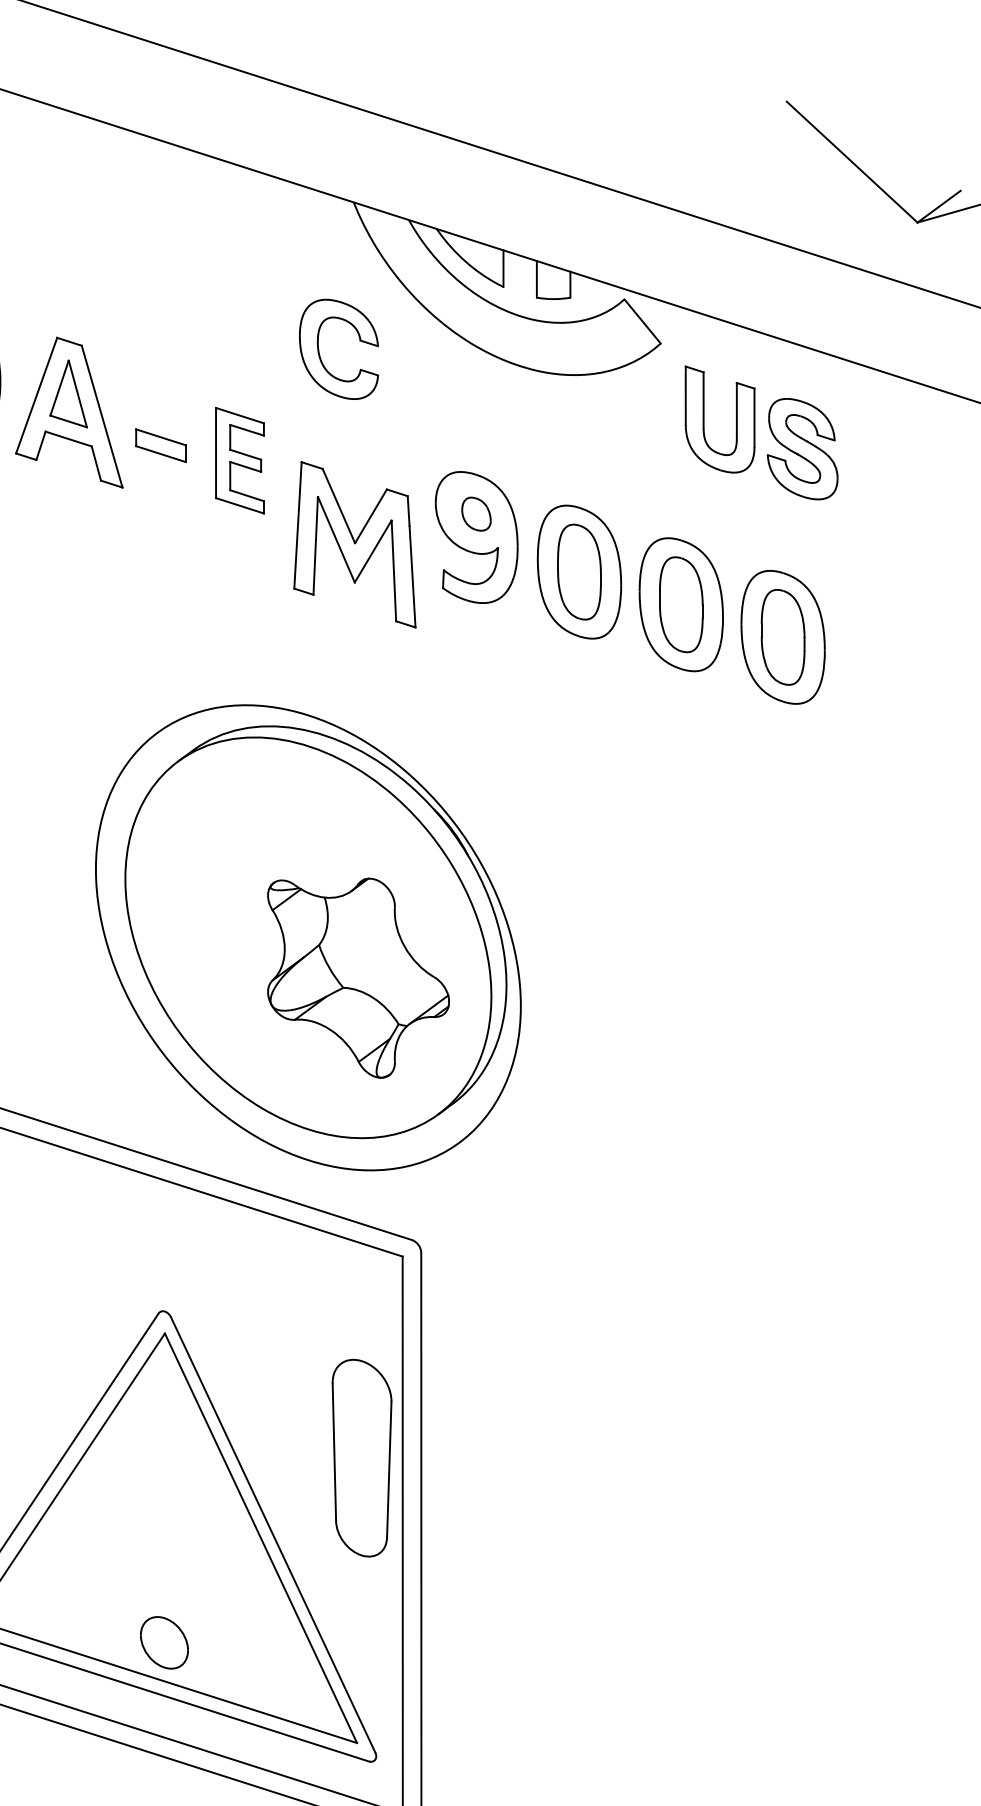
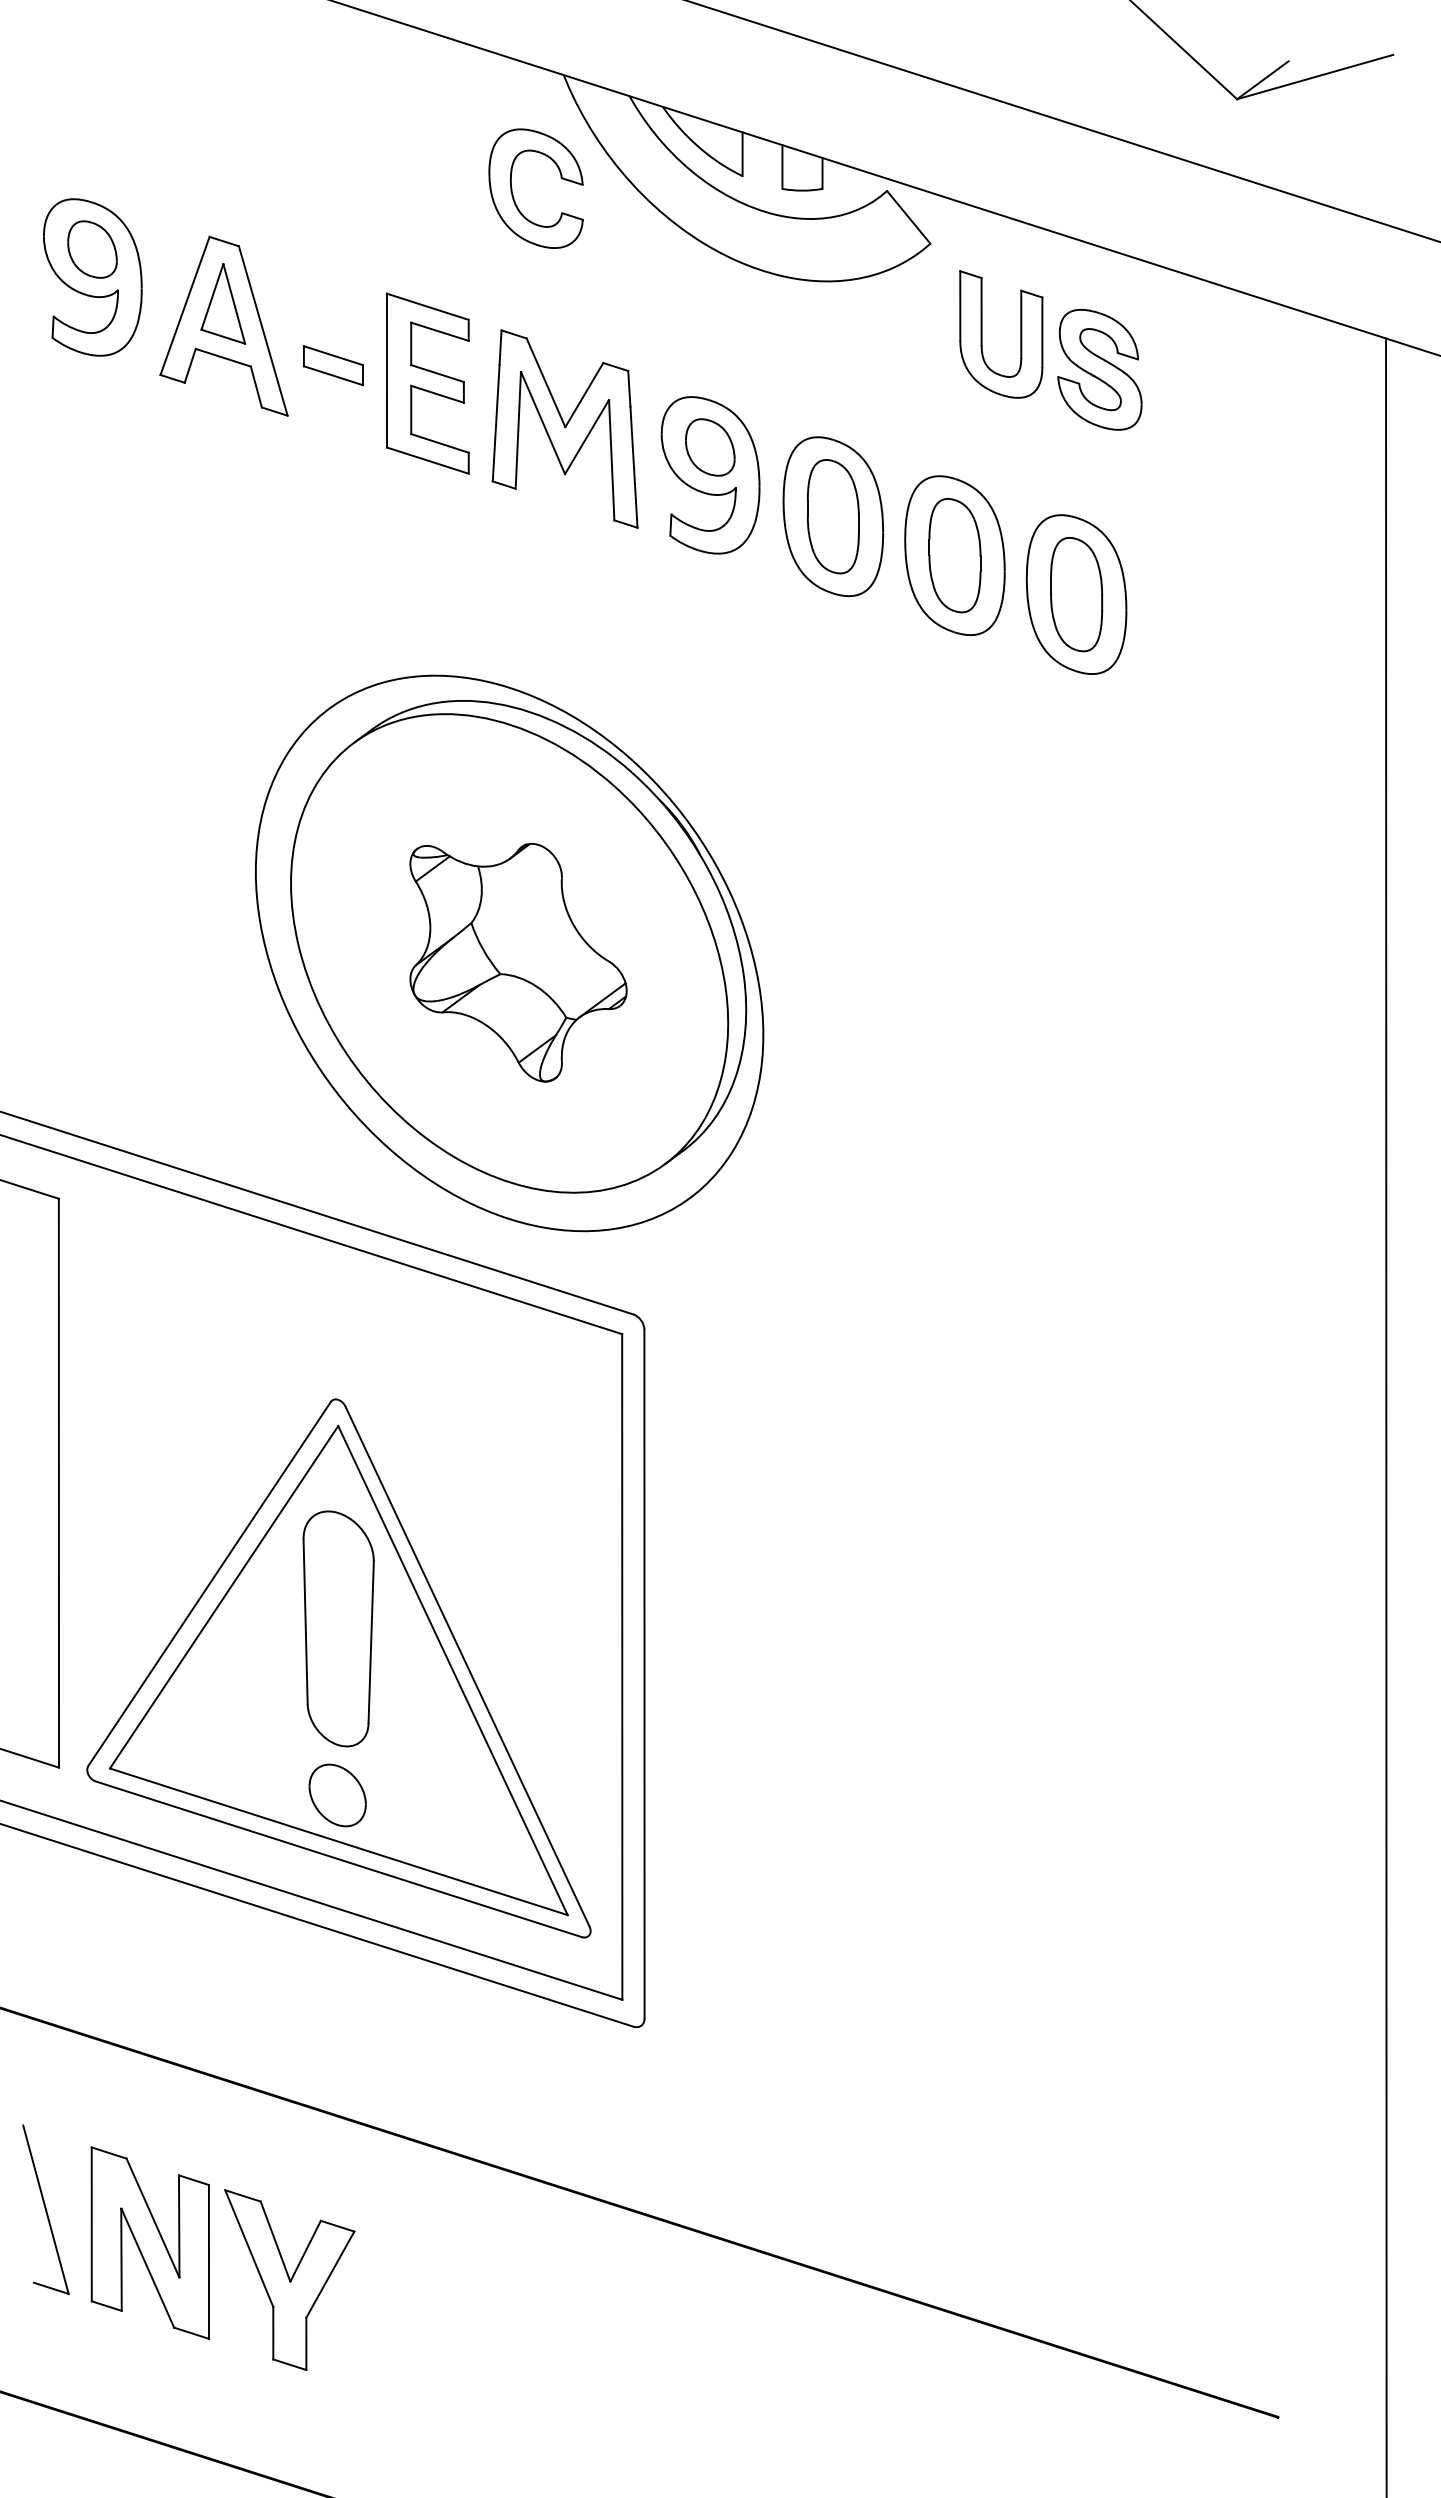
part: (320, 354) -> (513, 194), moved
part: (239, 460) -> (427, 383), size x1.43
part: (476, 514) -> (710, 447), size x1.43
part: (354, 544) -> (564, 428), moved
part: (358, 978) -> (518, 962), moved
part: (361, 1457) -> (338, 1628), moved

